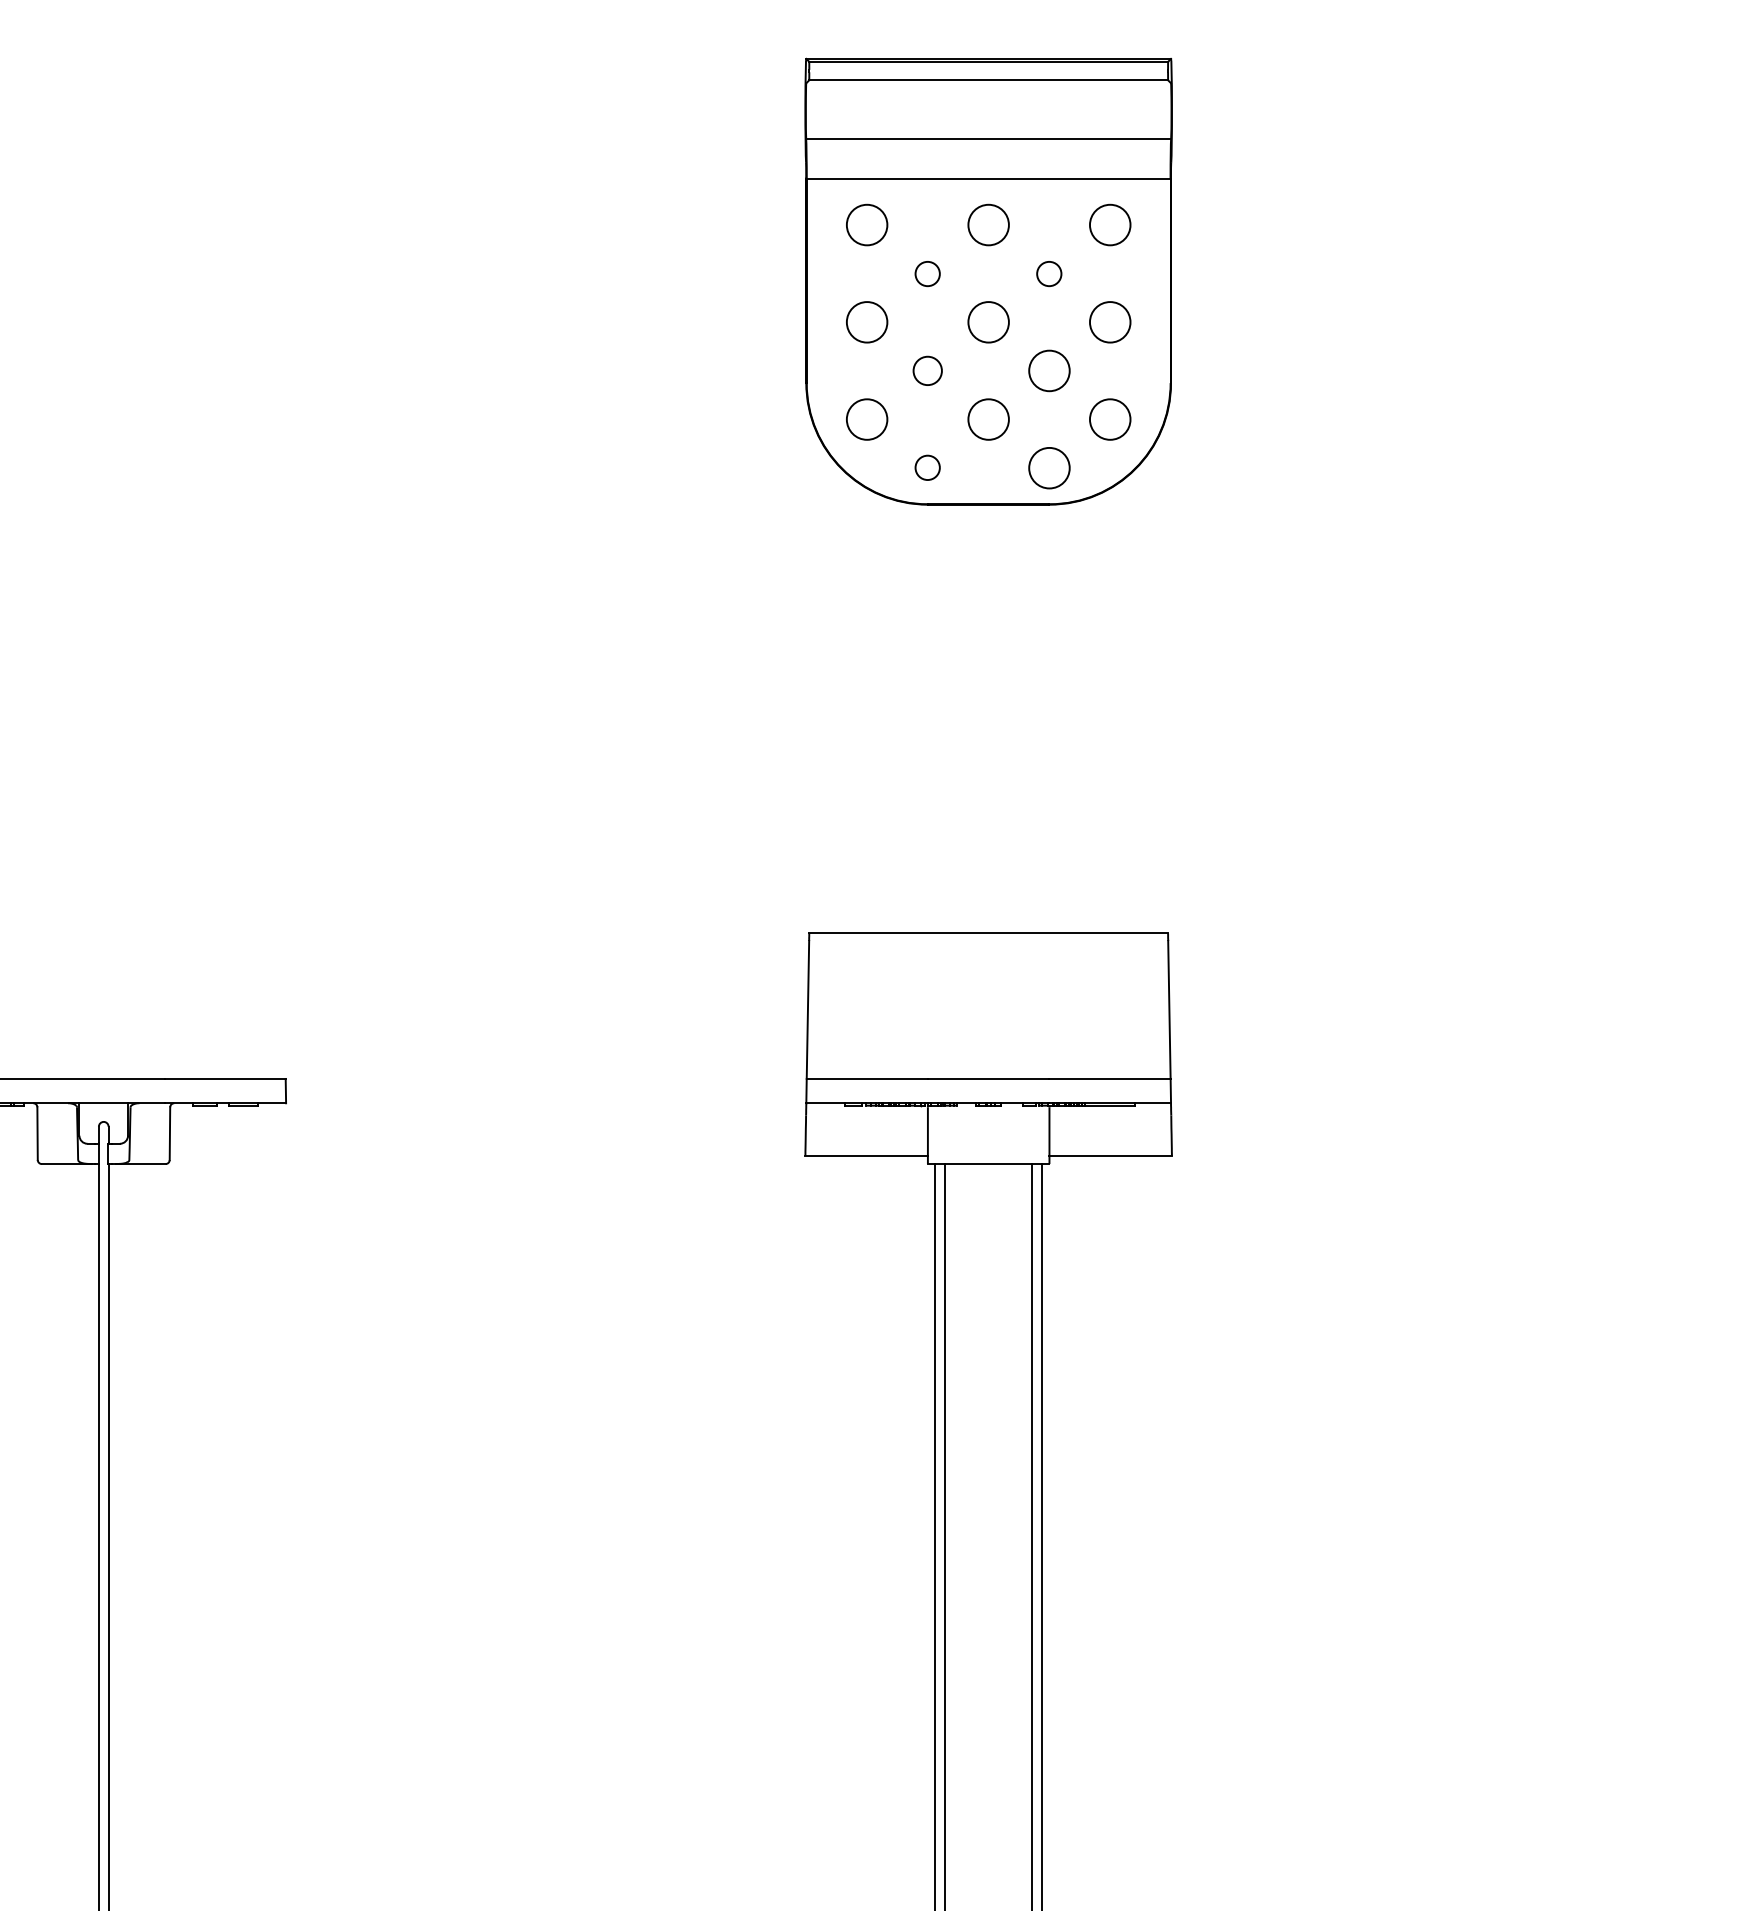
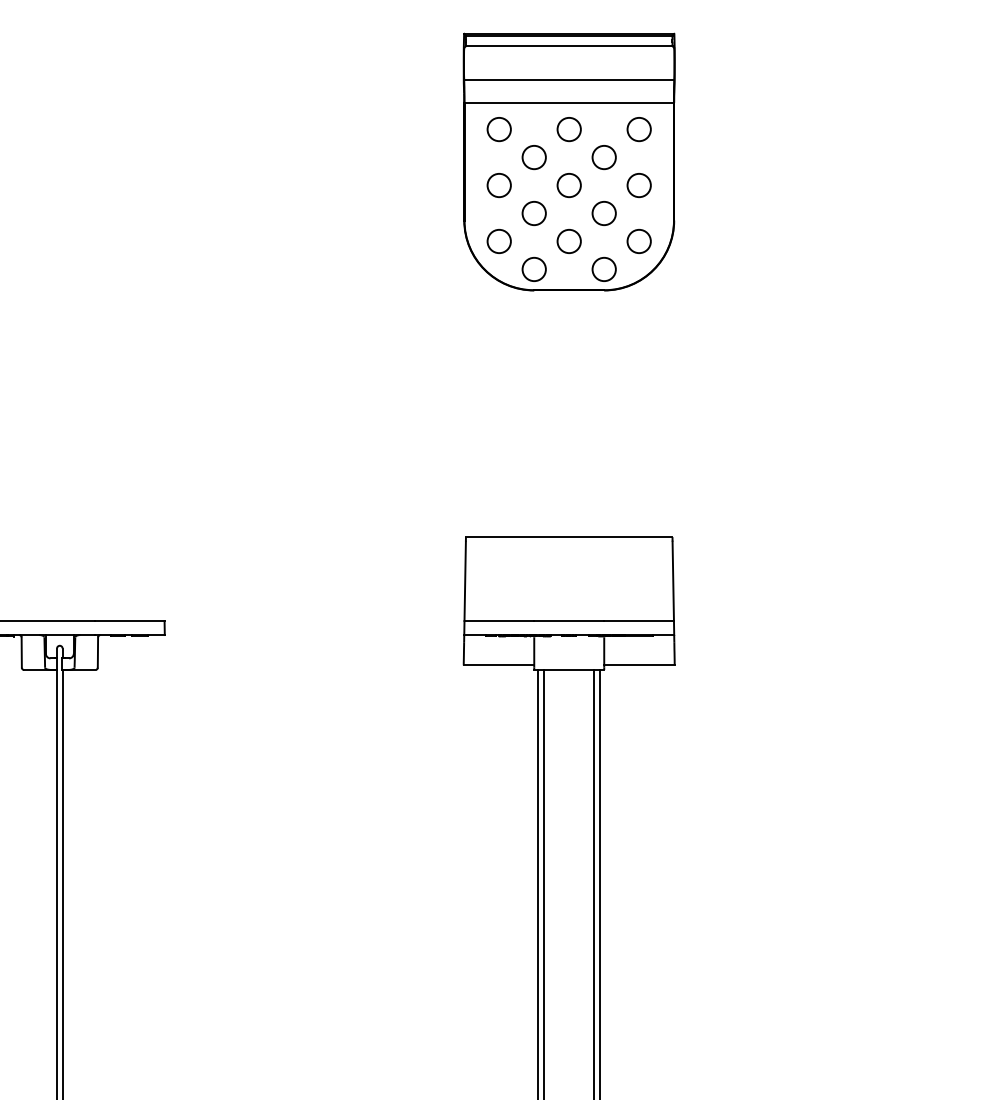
circle: (926, 273) -> (533, 157), size x1.67
circle: (1048, 273) -> (603, 157), size x1.67
circle: (926, 370) -> (533, 213), size x1.43
circle: (926, 466) -> (533, 268), size x1.67

